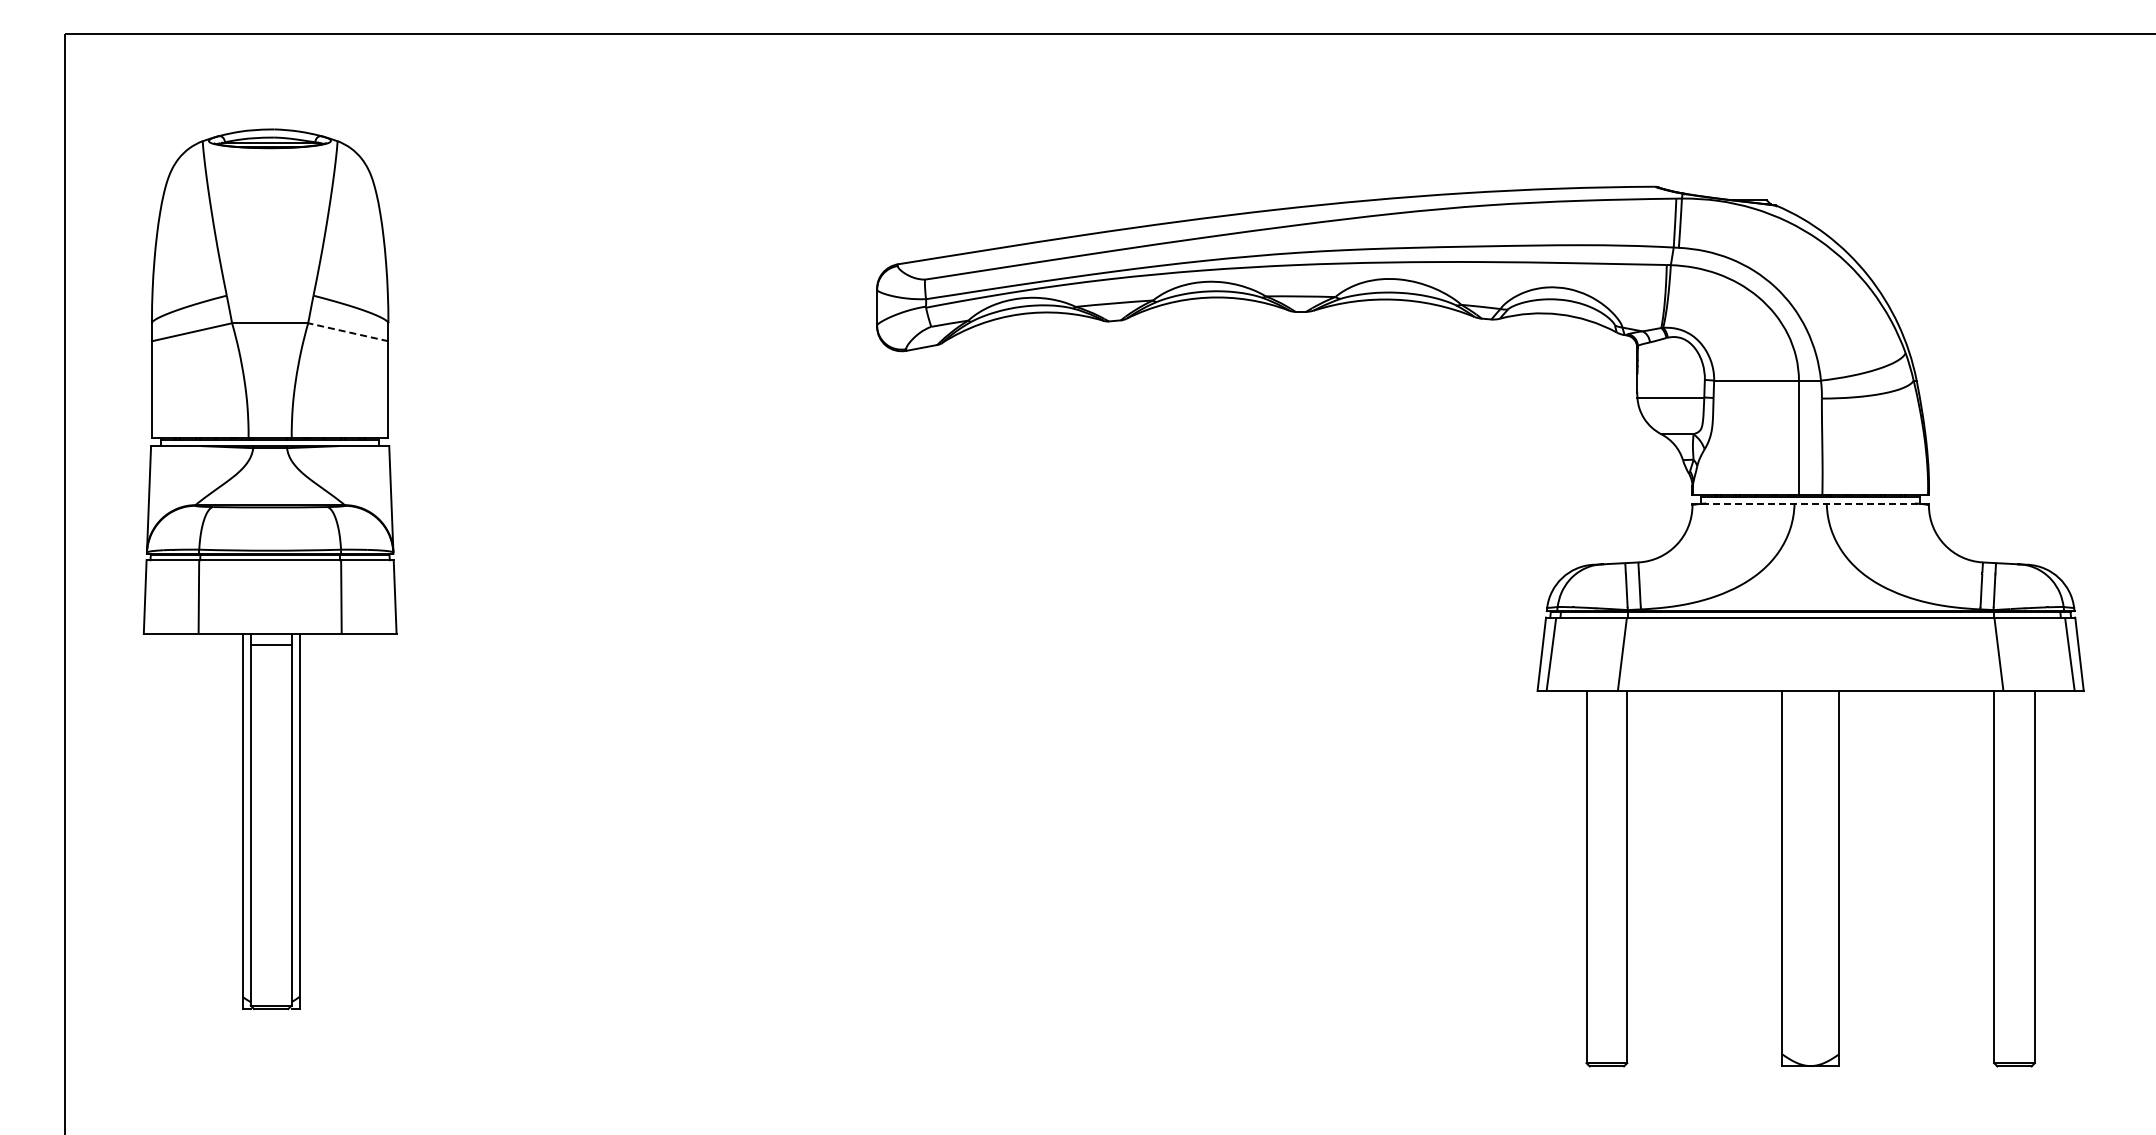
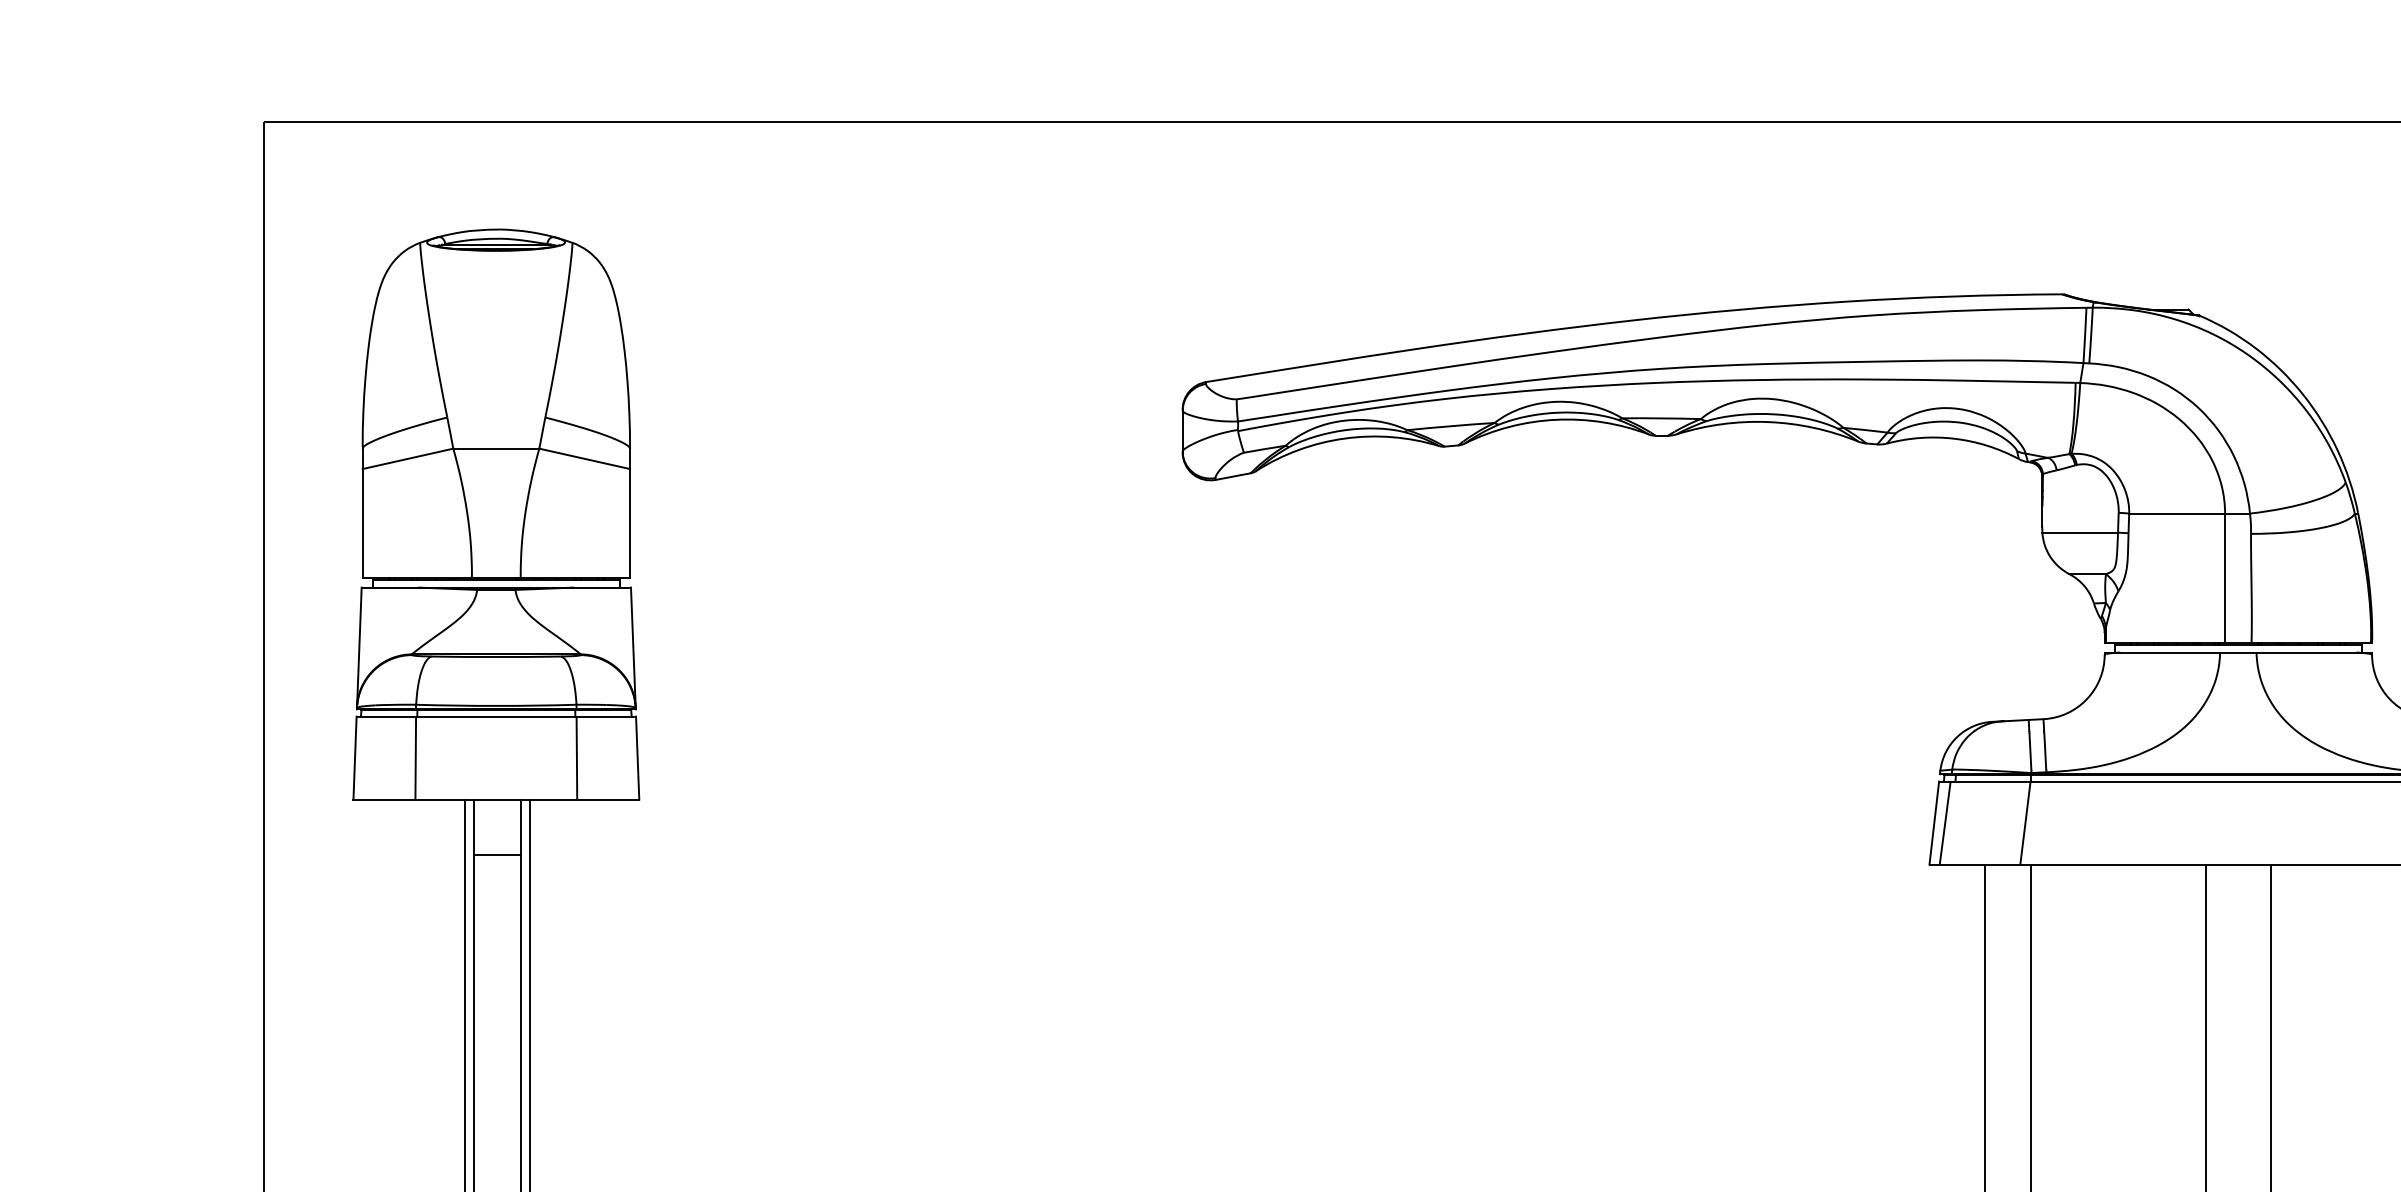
line: (347, 332) -> (583, 459), dashed -> solid
line: (1810, 503) -> (2238, 652), dashed -> solid
line: (270, 644) -> (496, 854), moved

